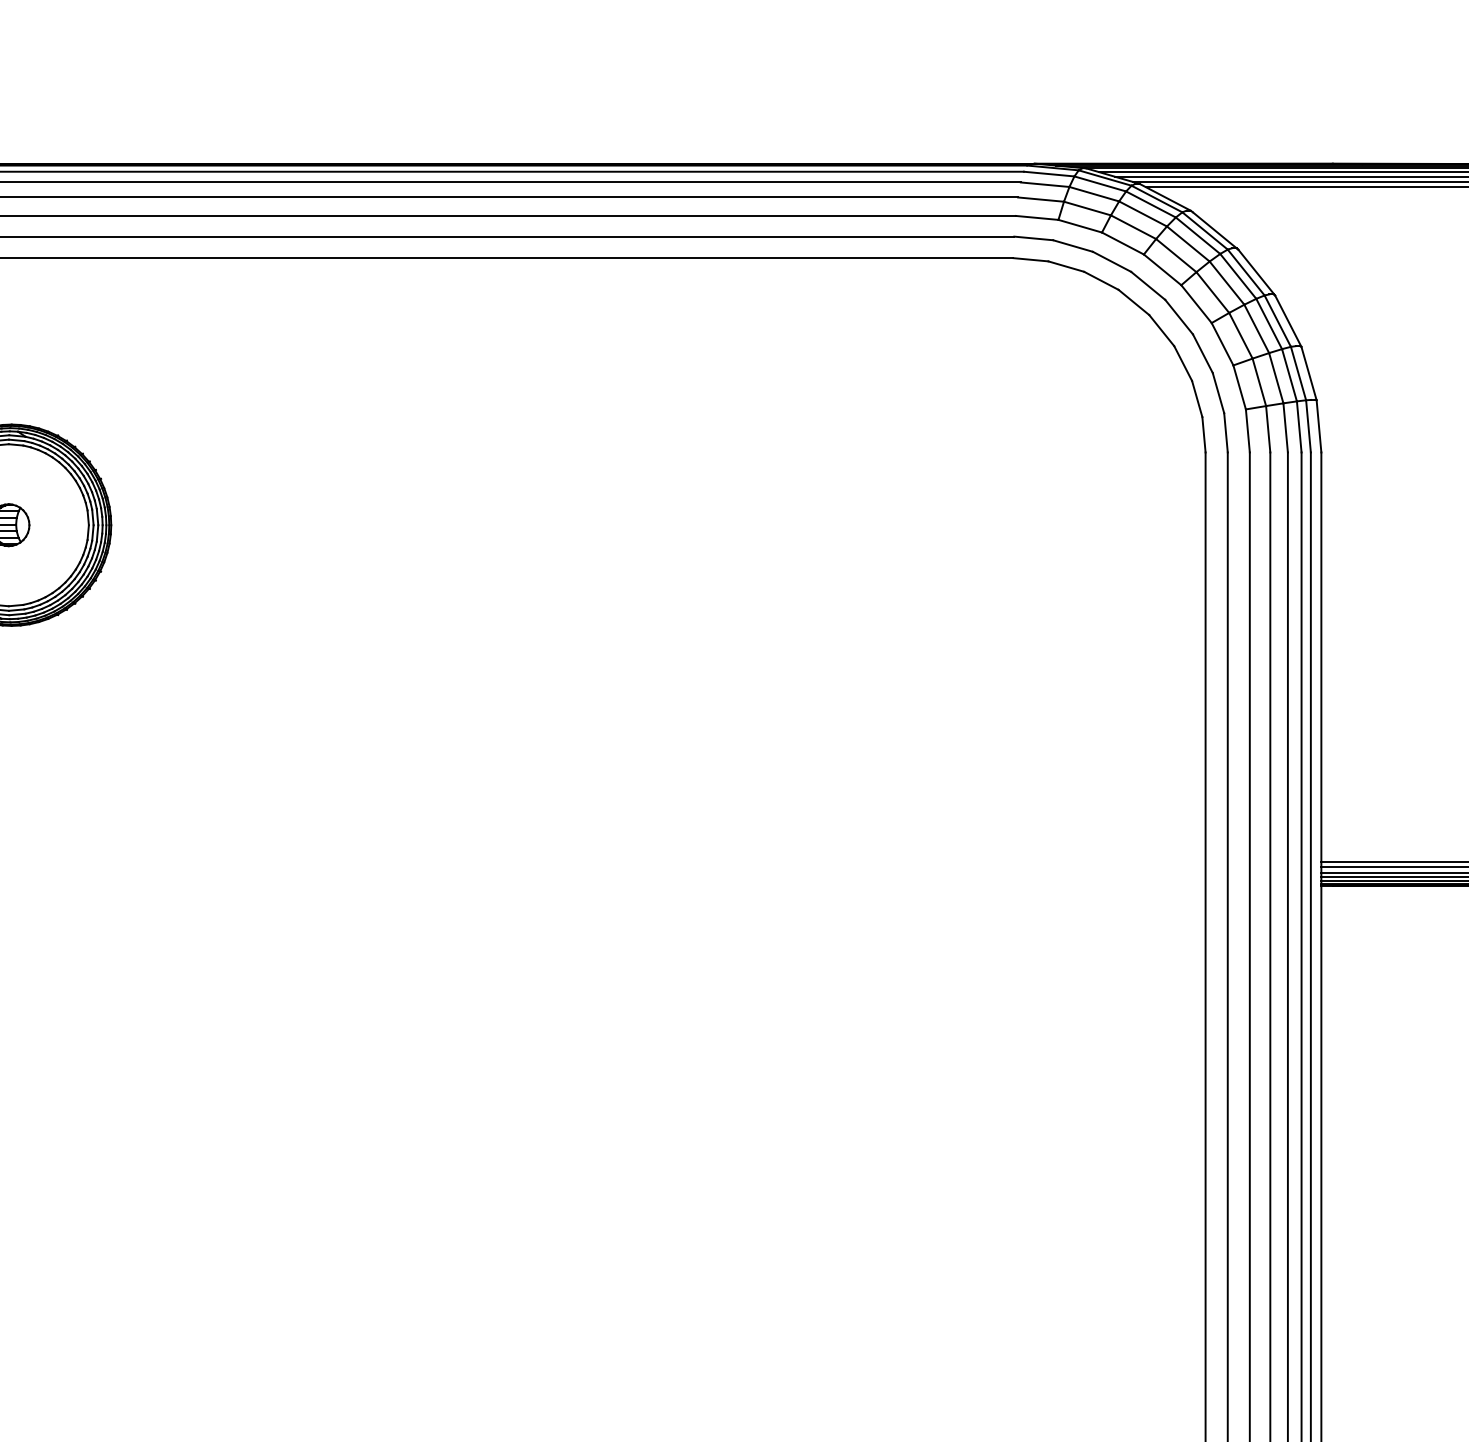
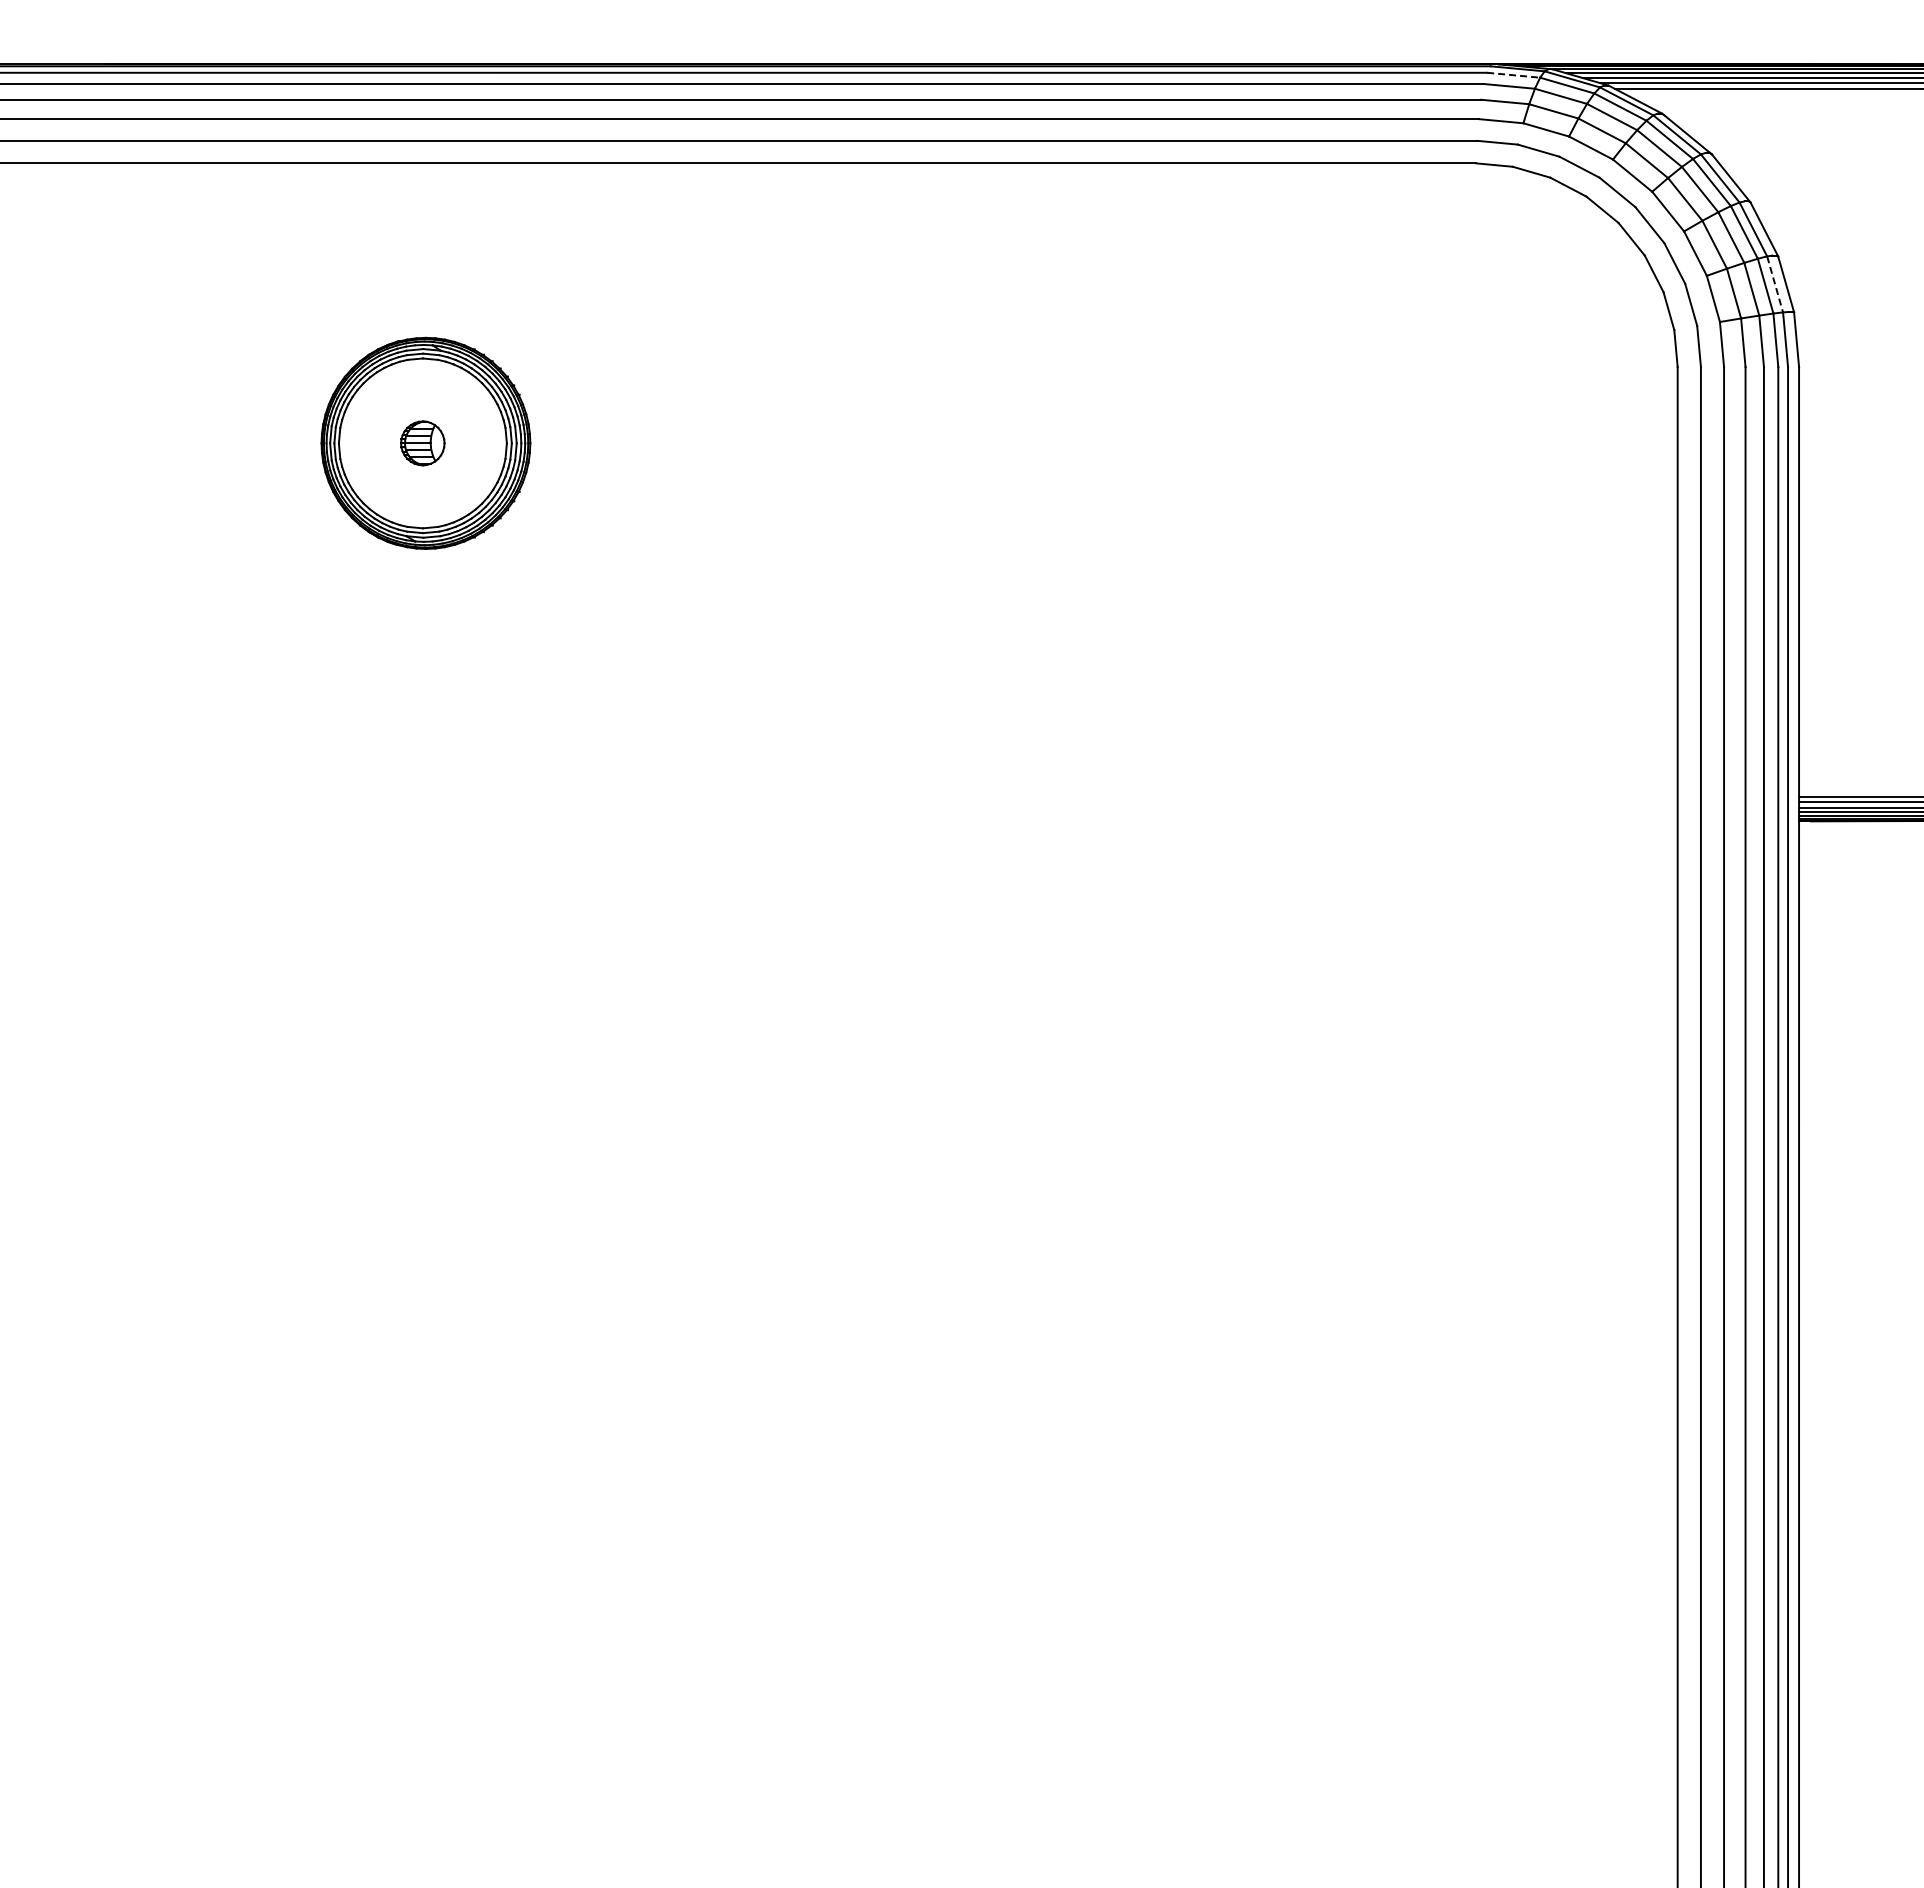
line: (1048, 174) -> (1513, 75), solid -> dashed
line: (1298, 373) -> (1775, 284), solid -> dashed

